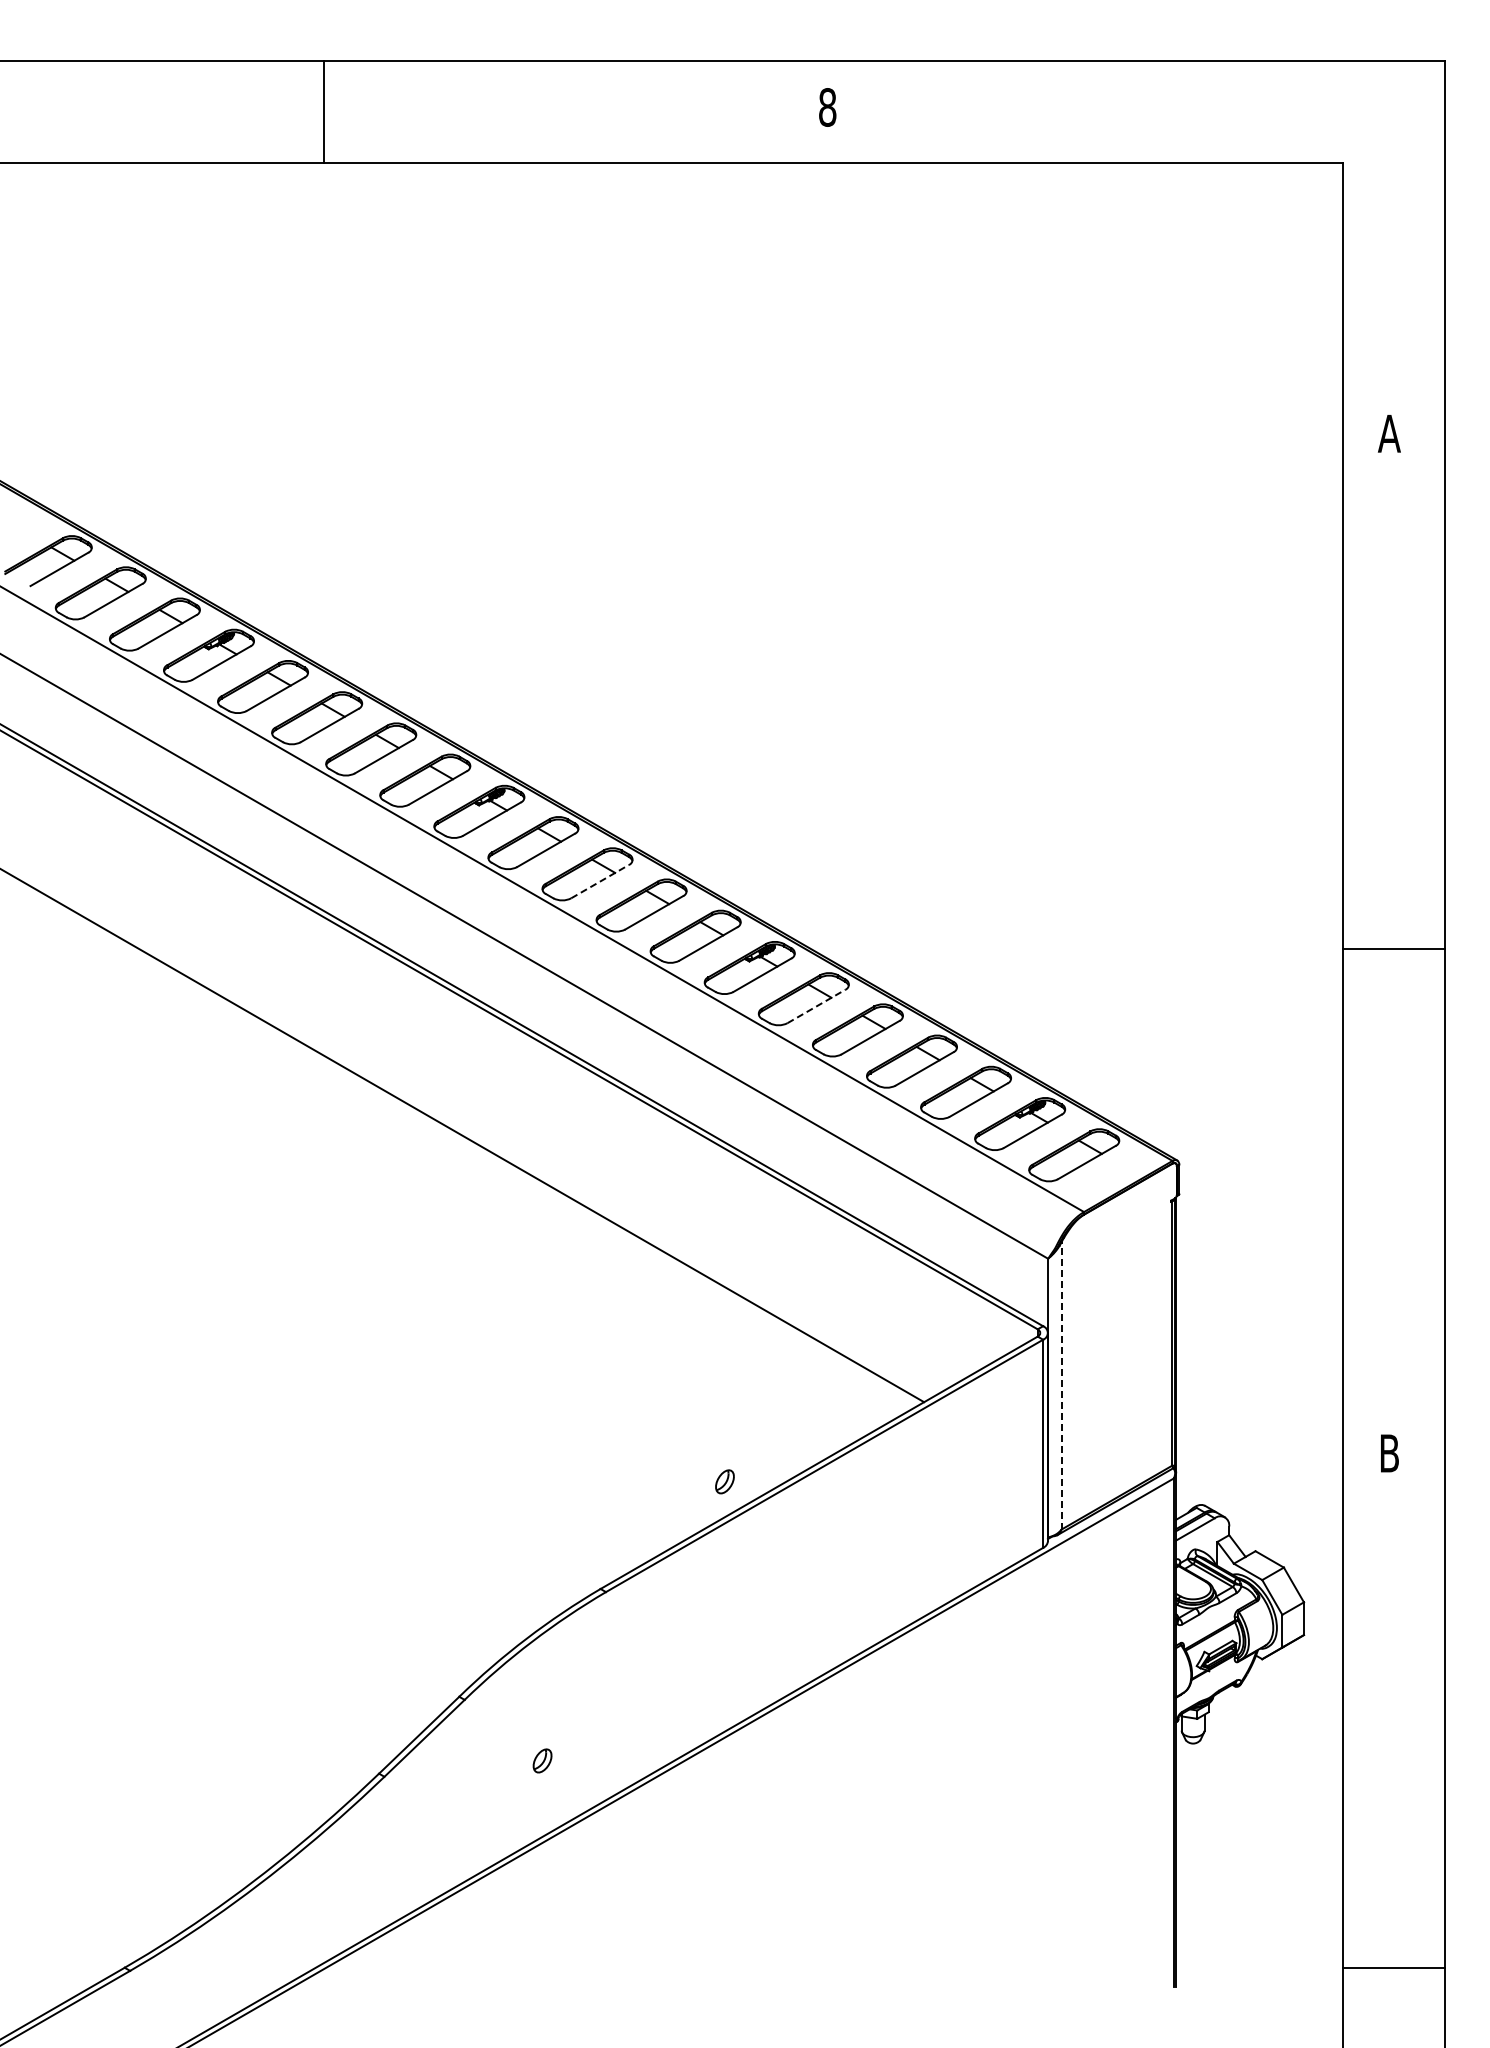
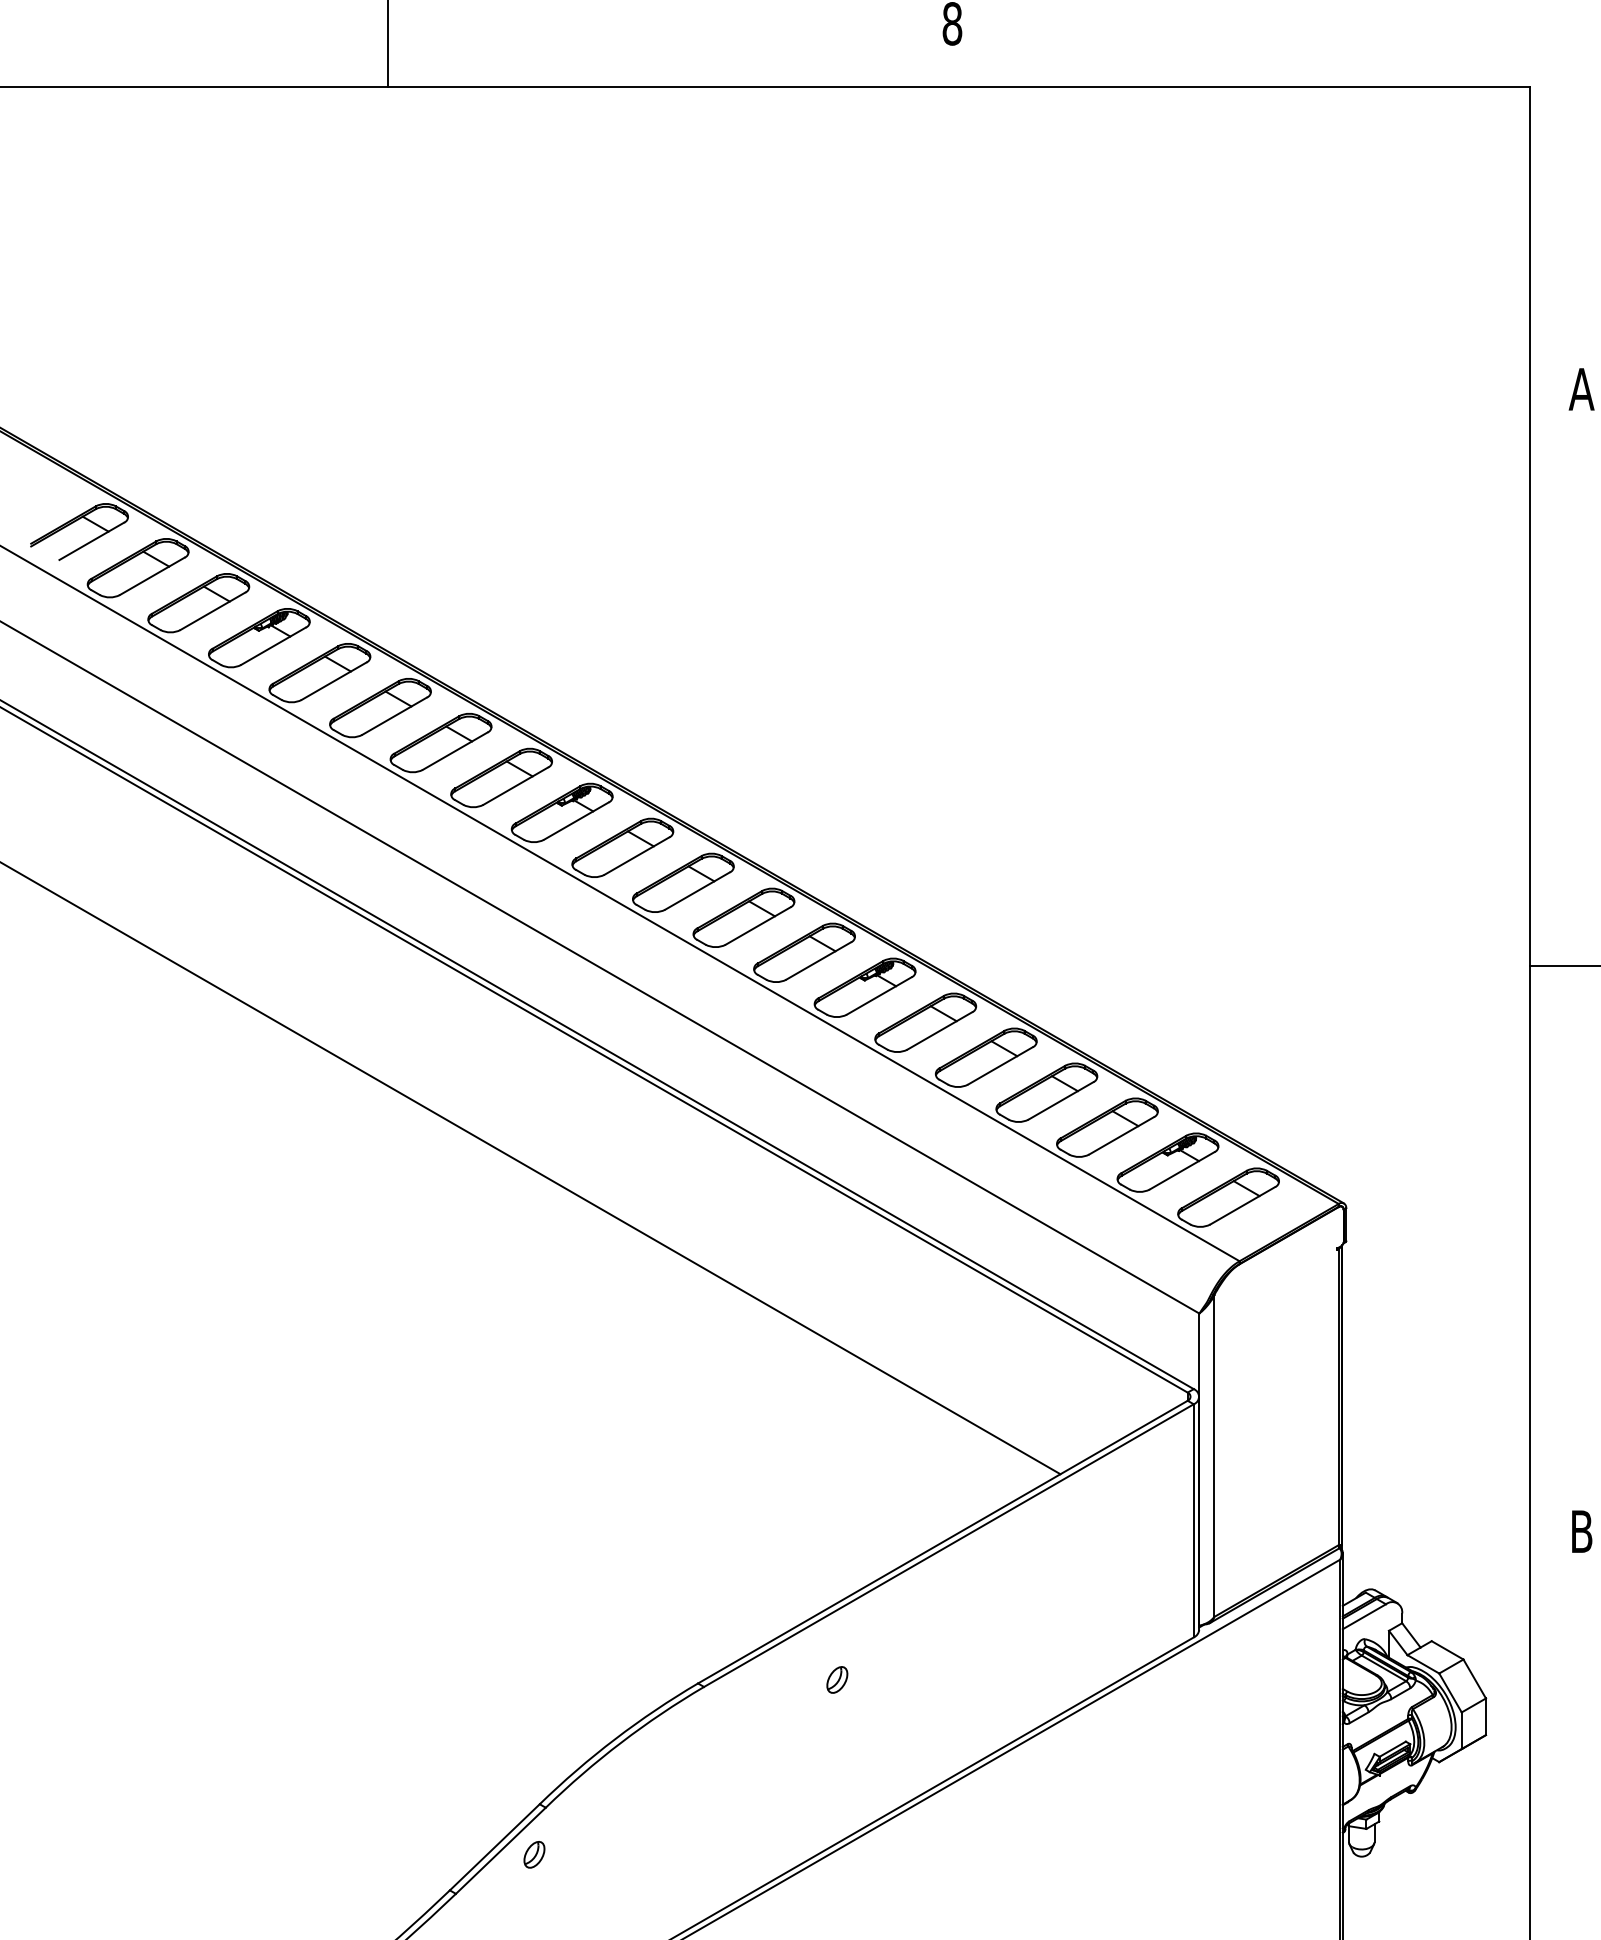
line: (600, 881) -> (697, 890), dashed -> solid
line: (816, 1006) -> (939, 1030), dashed -> solid
line: (1061, 1386) -> (1214, 1456), dashed -> solid
part: (724, 1481) -> (836, 1679), moved
part: (542, 1760) -> (534, 1854), moved

